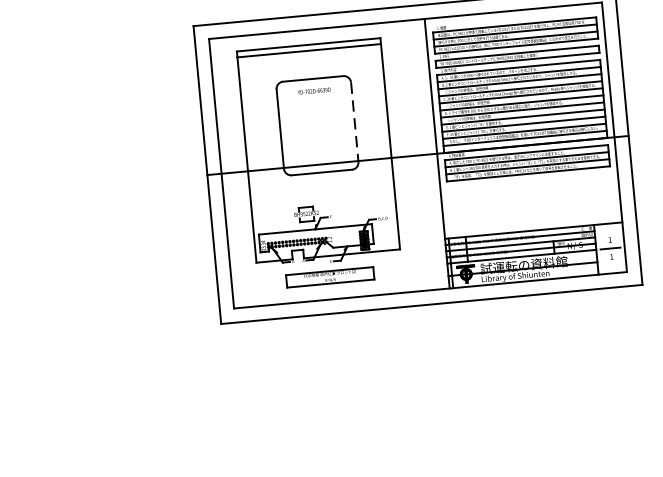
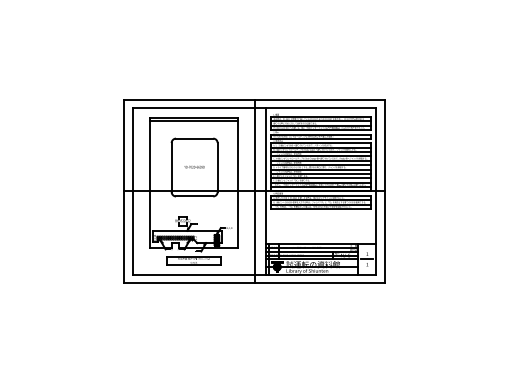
text: (314, 91) -> (194, 167), moved
line: (354, 122) -> (217, 167), dashed -> solid
line: (418, 155) -> (254, 191), added

